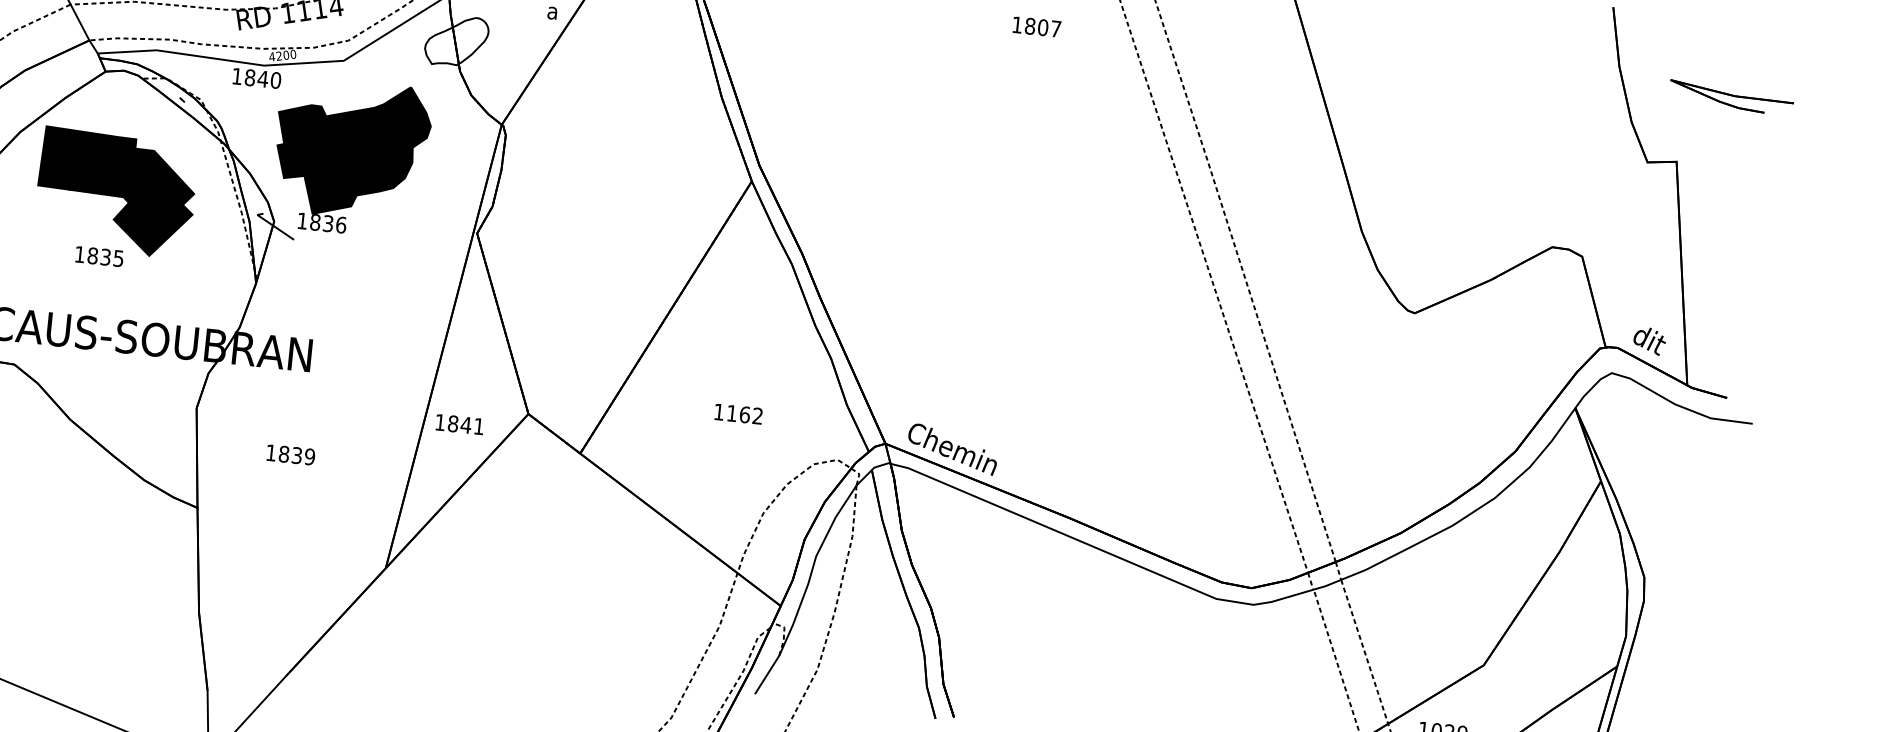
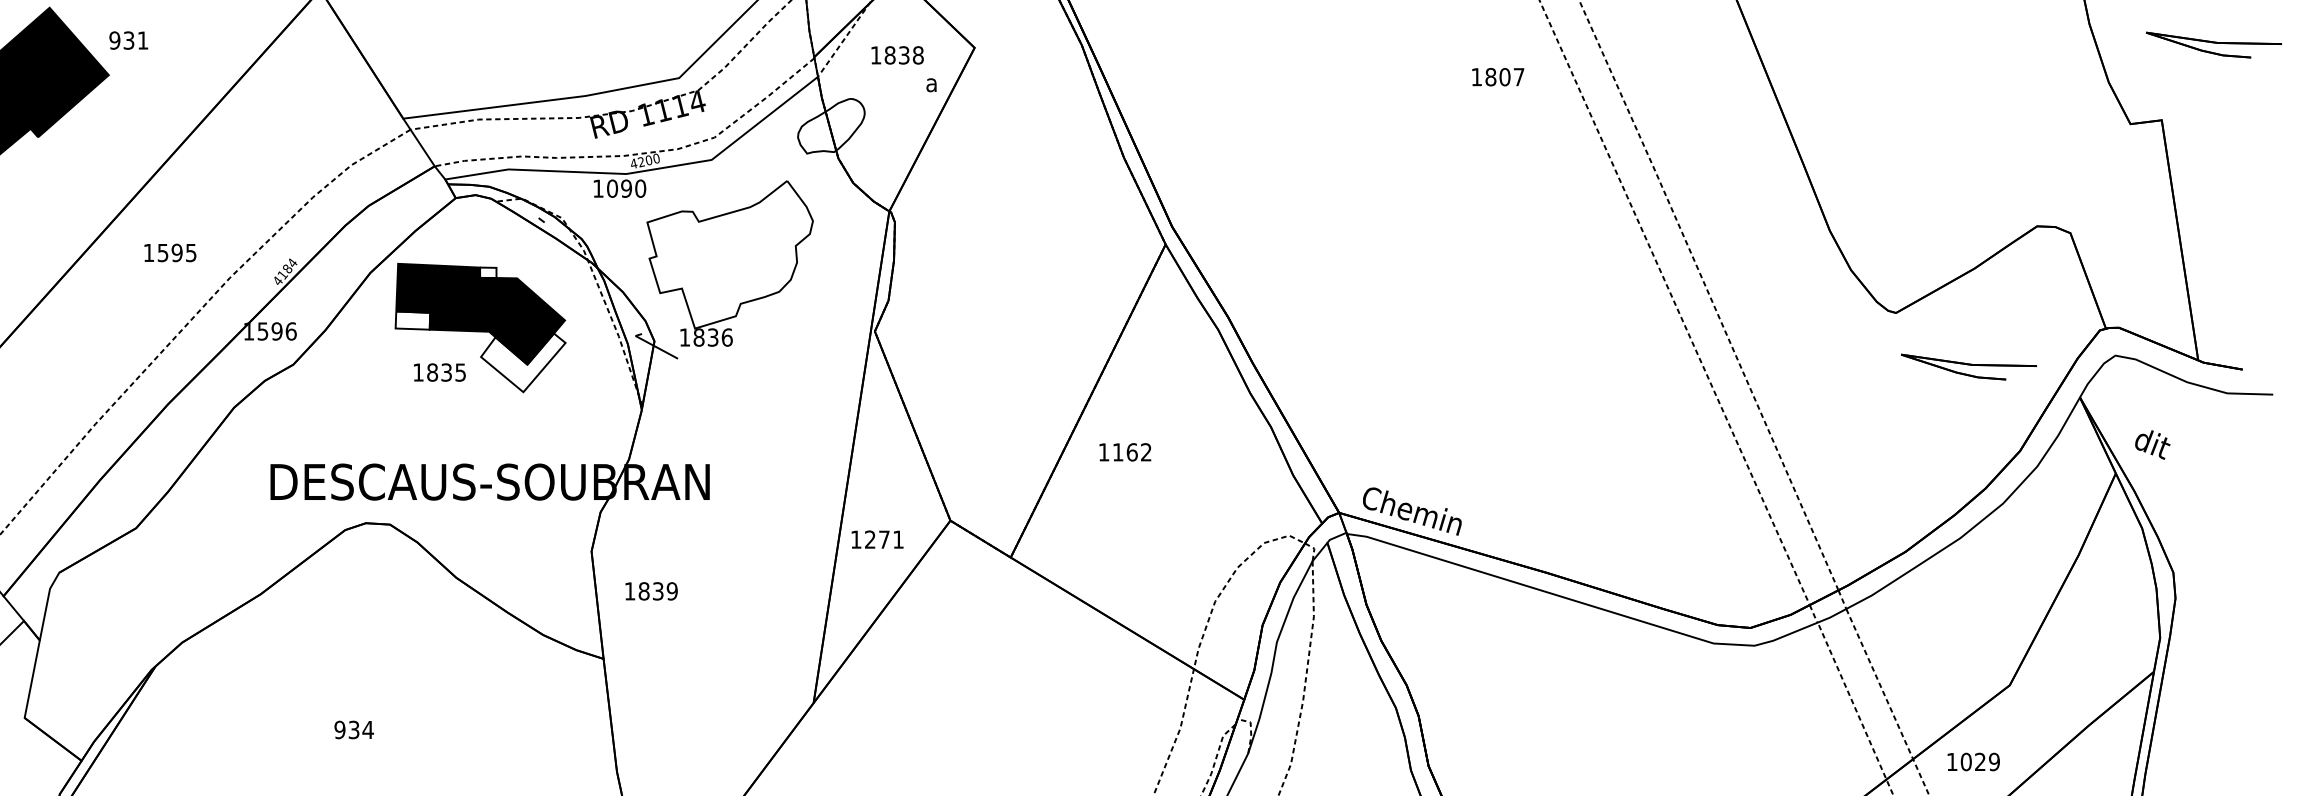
text: (1037, 27) -> (1498, 77), moved
text: (256, 78) -> (619, 188), 1840 -> 1090
fill: (128, 142) -> (488, 272), removed
fill: (352, 149) -> (730, 254), removed
fill: (54, 179) -> (412, 320), removed
fill: (152, 228) -> (523, 362), removed
text: (99, 256) -> (439, 372), moved
text: (1649, 340) -> (2152, 444), moved
part: (1476, 369) -> (1968, 366), added
text: (738, 414) -> (1125, 452), moved
text: (459, 424) -> (877, 539), 1841 -> 1271
text: (290, 455) -> (651, 591), moved

